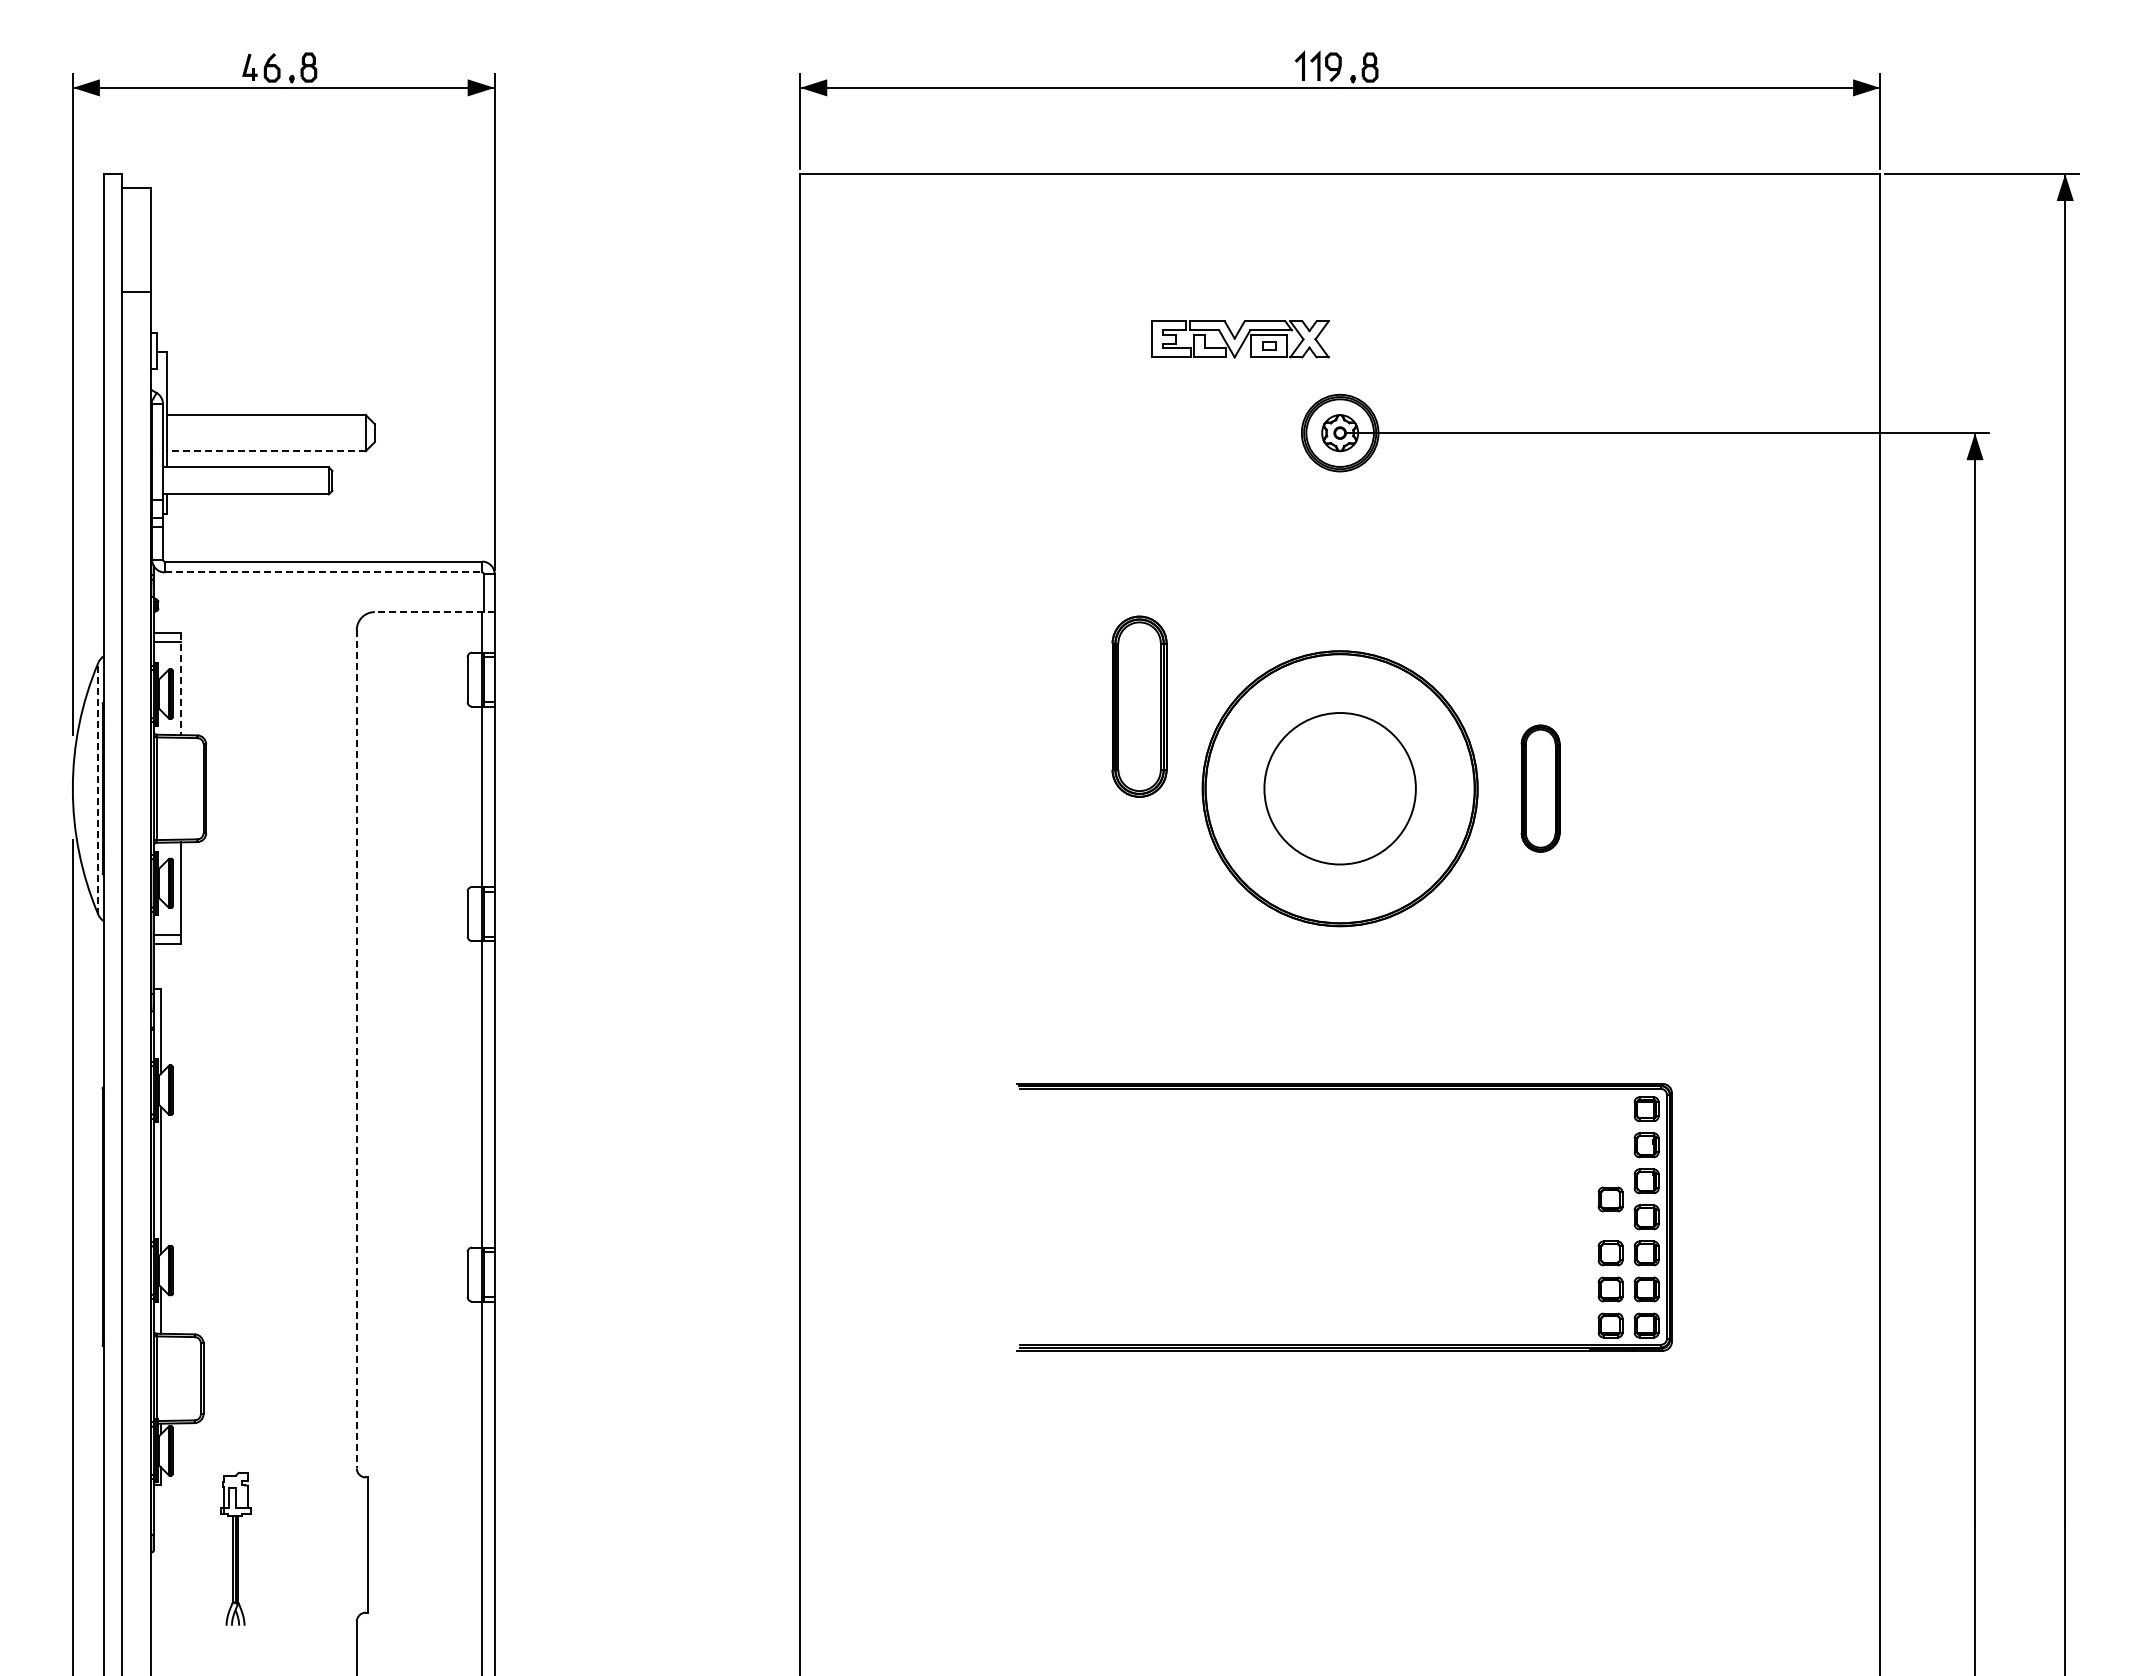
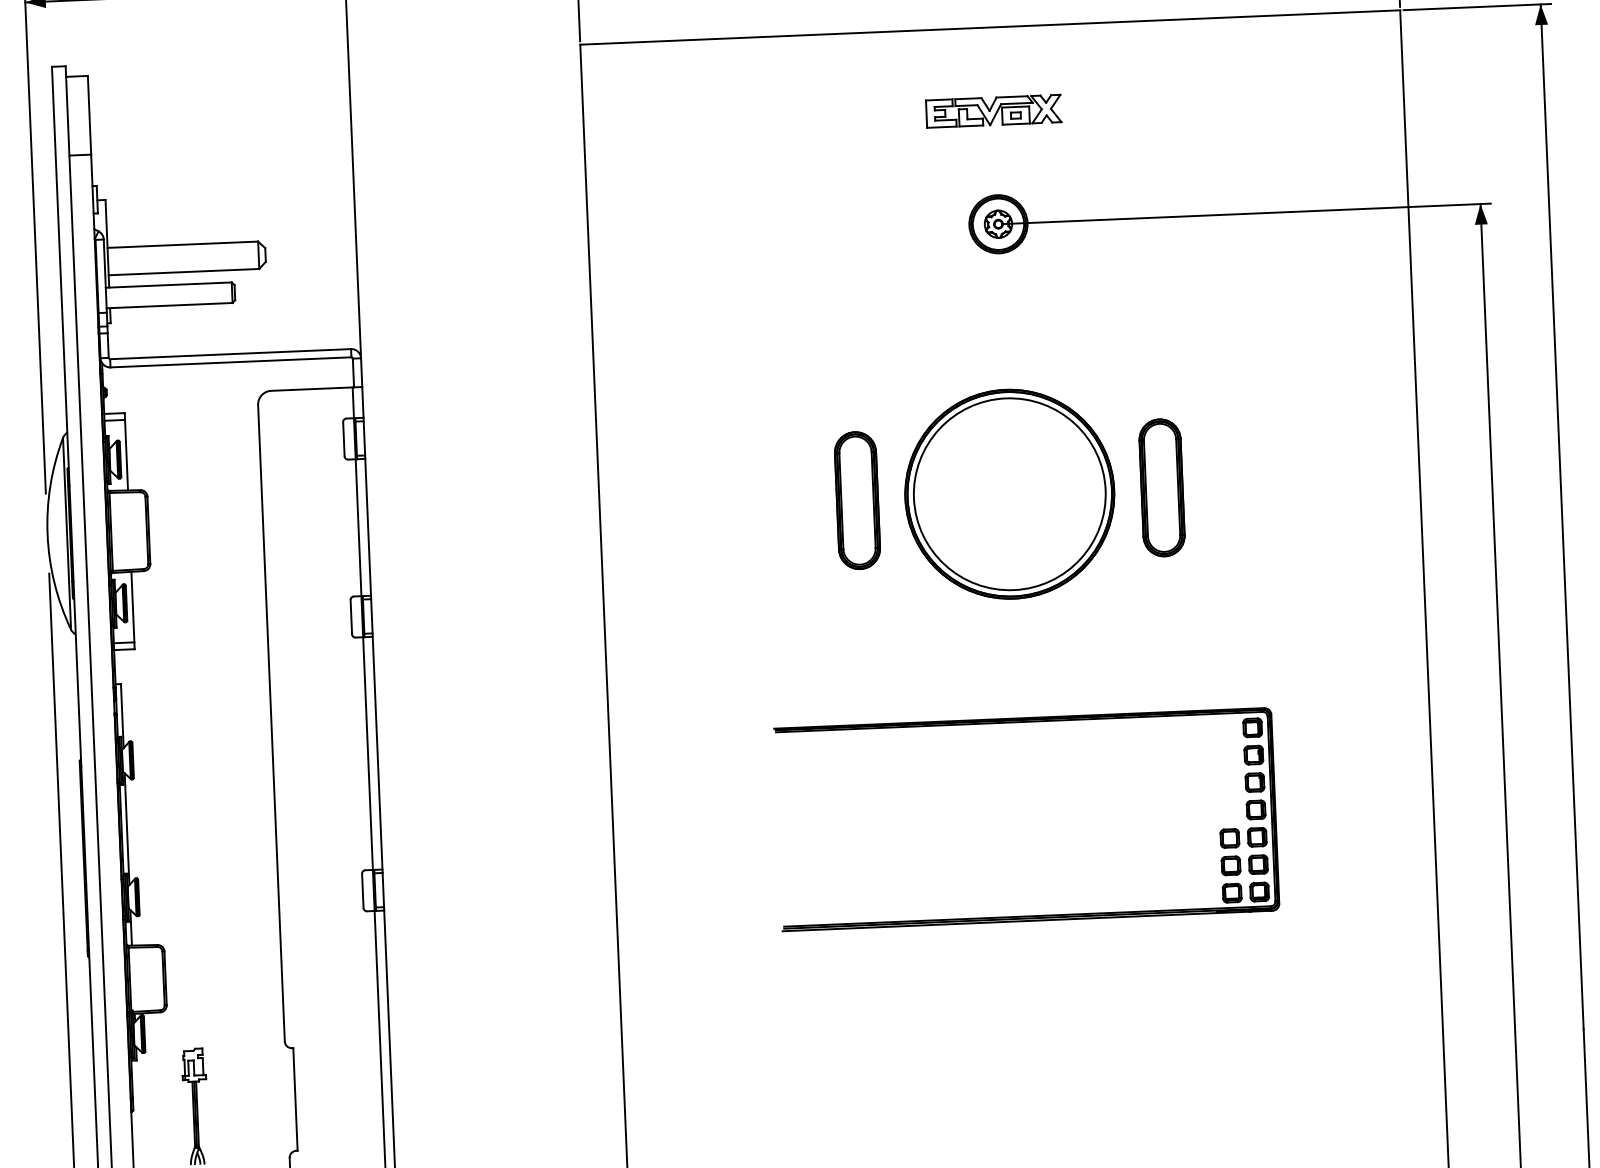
part: (1240, 339) -> (994, 111), moved
line: (266, 451) -> (183, 272), dashed -> solid
line: (323, 572) -> (231, 362), dashed -> solid
line: (434, 612) -> (316, 389), dashed -> solid
line: (181, 684) -> (126, 451), dashed -> solid
part: (1139, 706) -> (857, 500), moved
line: (98, 788) -> (67, 533), dashed -> solid
circle: (1339, 788) -> (1009, 494), size x1.67
part: (1540, 788) -> (1161, 487), size x1.43
line: (356, 1049) -> (271, 723), dashed -> solid
part: (1610, 1199) -> (1228, 797), removed

